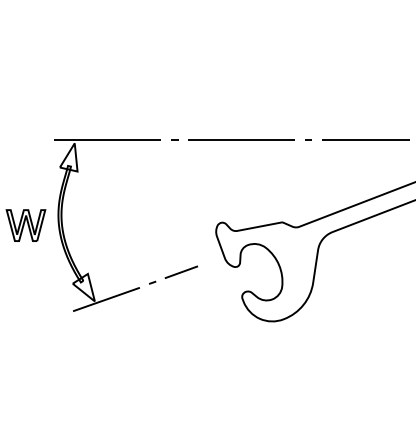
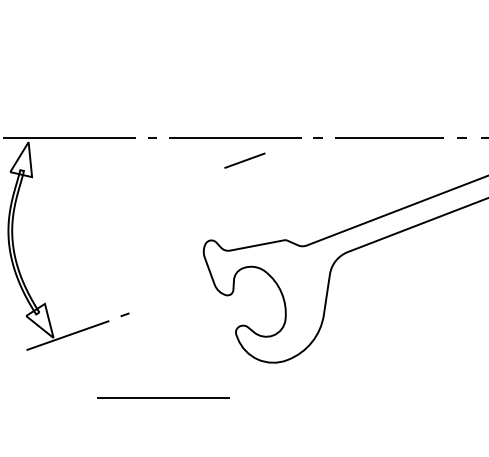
line: (180, 271) -> (243, 159), moved
line: (183, 349) -> (163, 397), added

